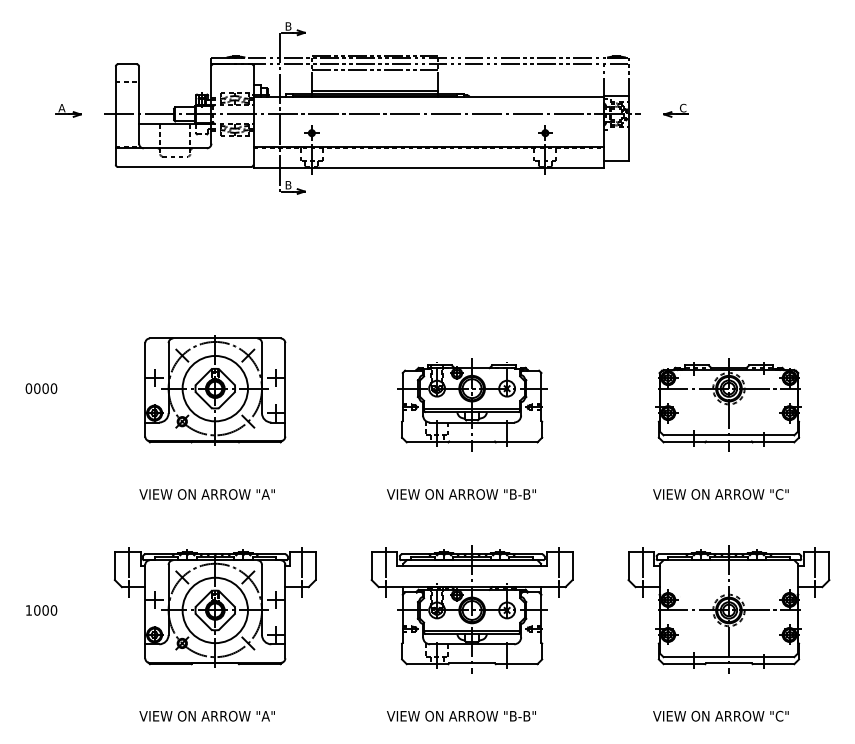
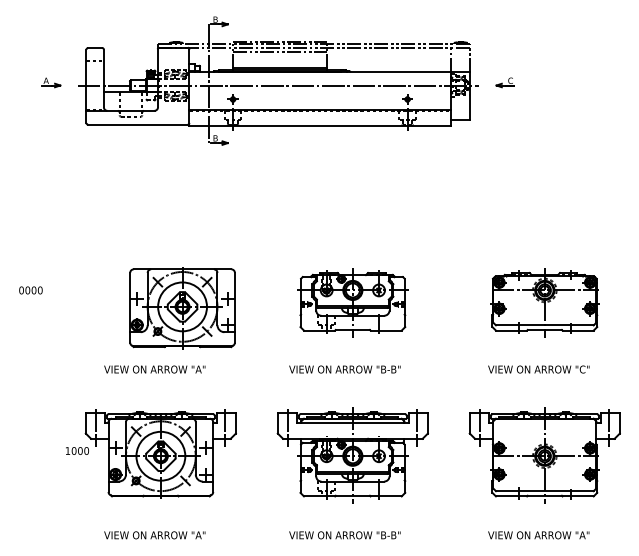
part: (215, 390) -> (182, 308), moved
text: (41, 610) -> (77, 451), moved
text: (781, 715) -> (584, 534), VIEW ON ARROW "C" -> VIEW ON ARROW "A"

